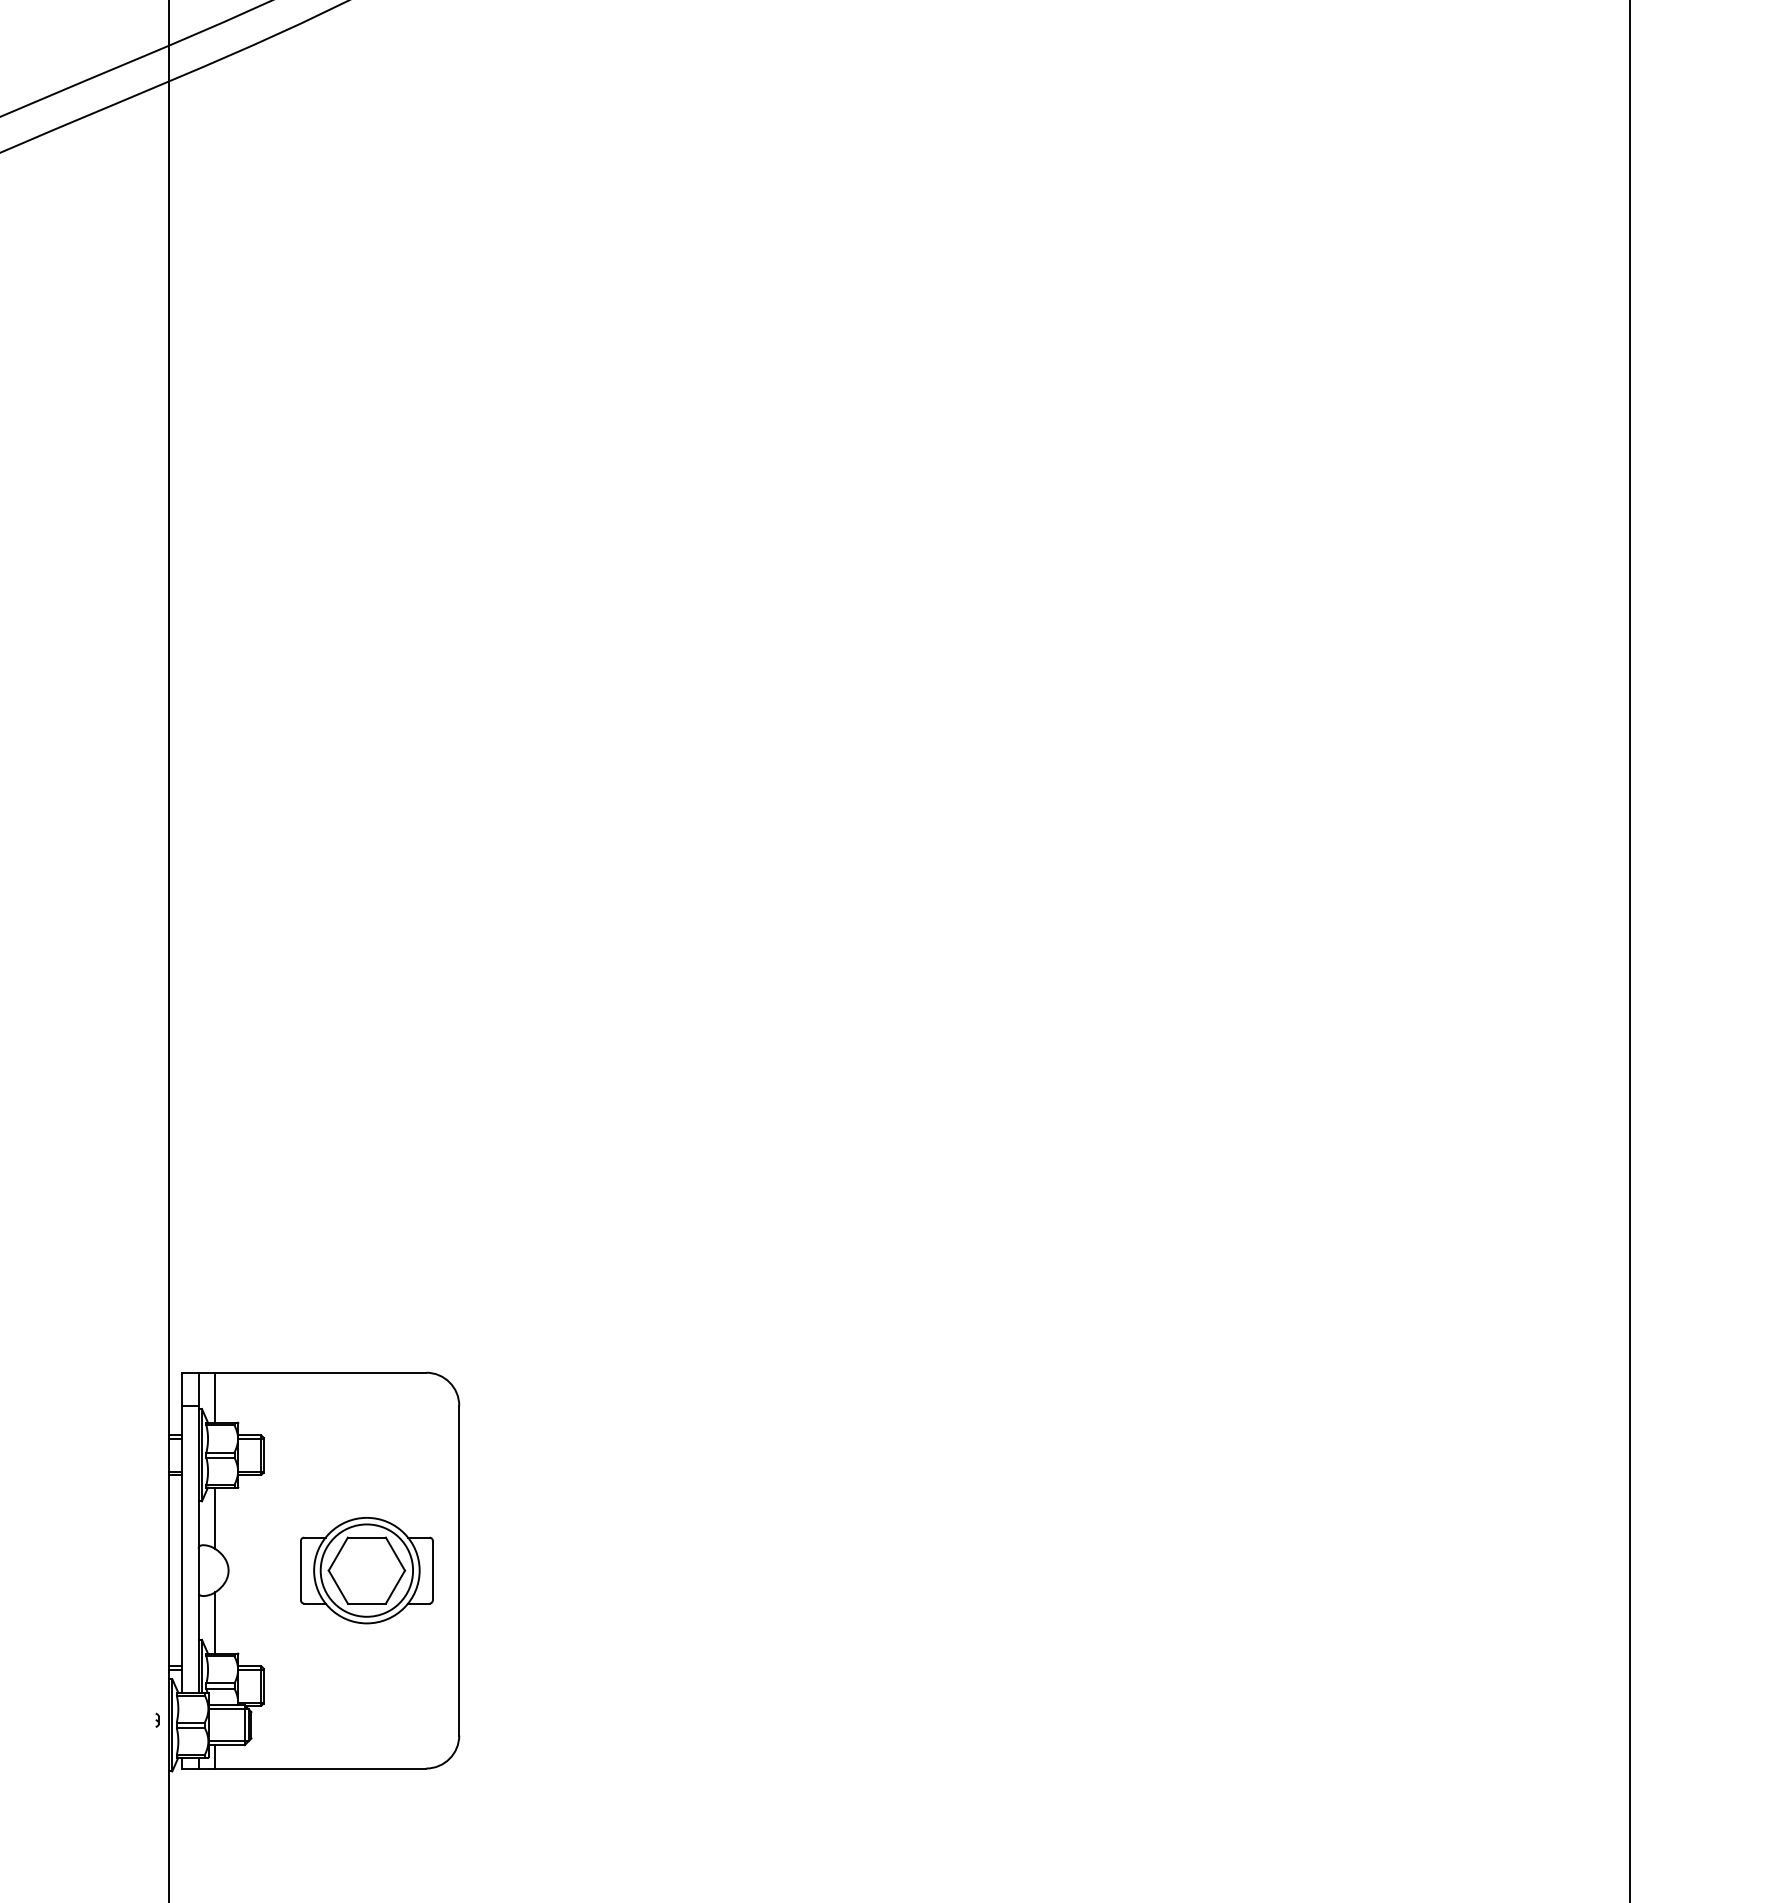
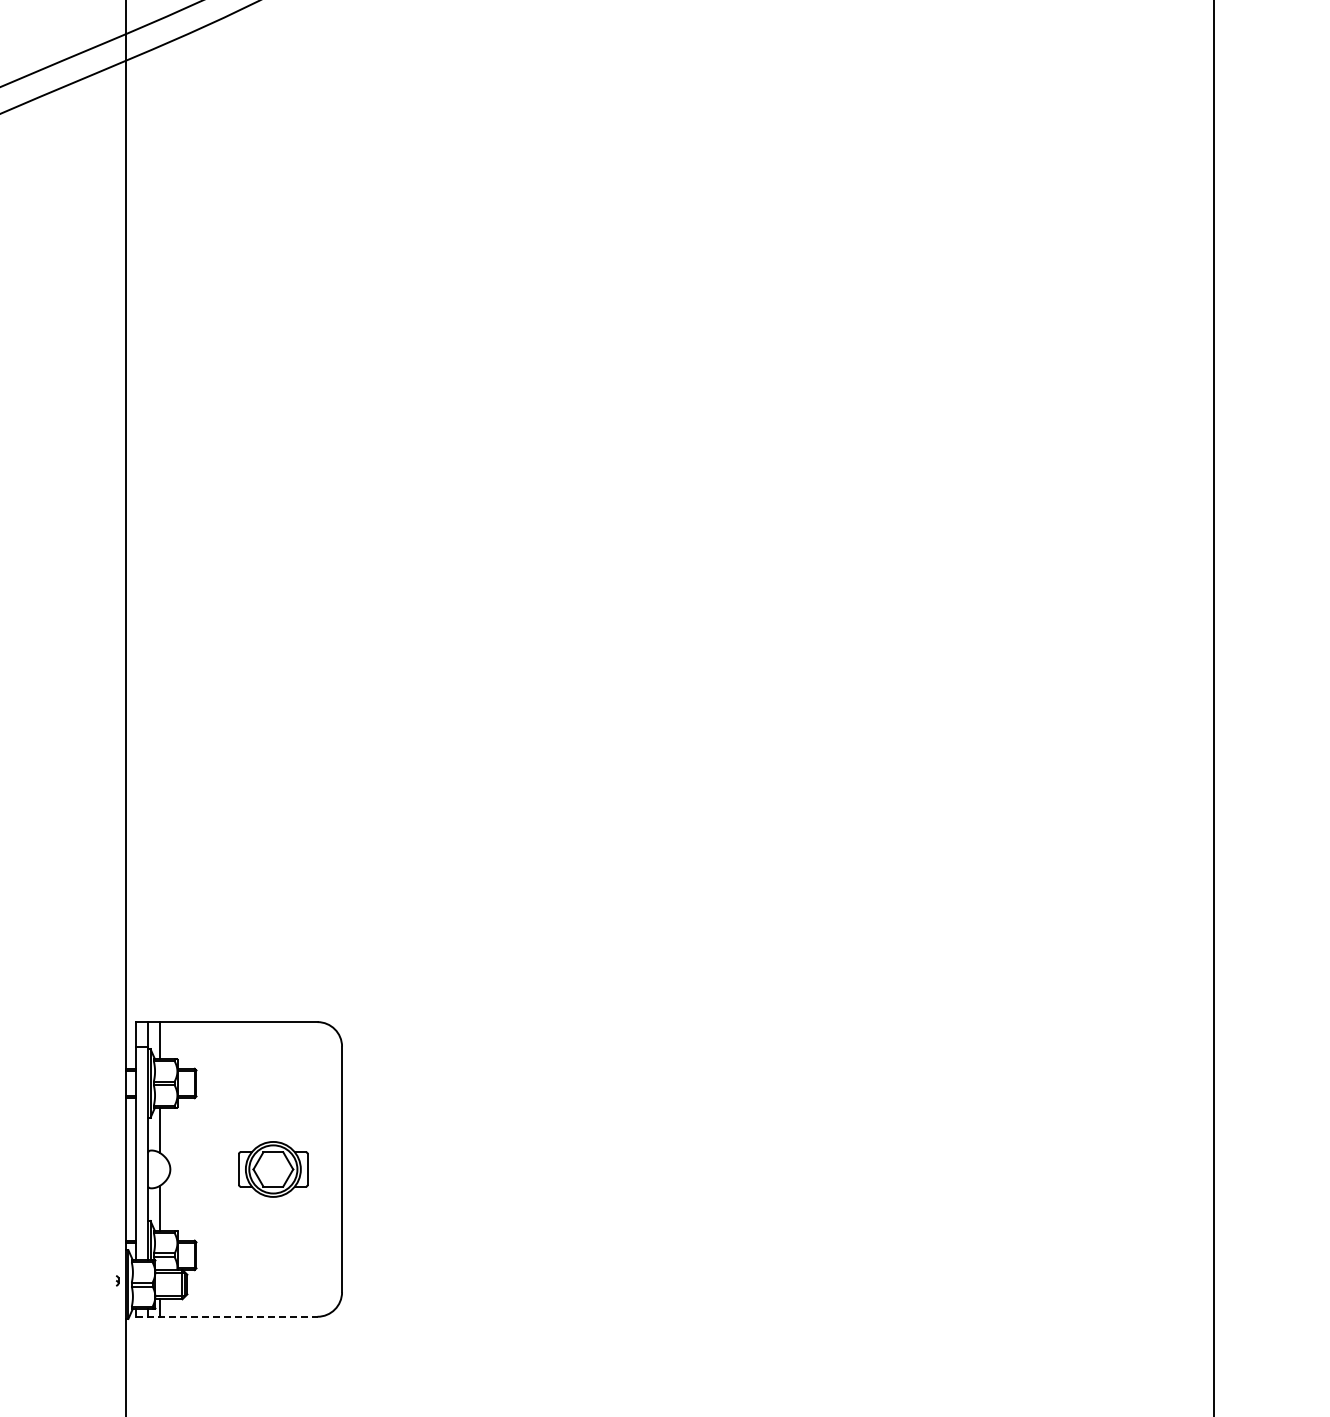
part: (367, 1570) -> (273, 1169), size x0.7
line: (304, 1768) -> (226, 1316), solid -> dashed

